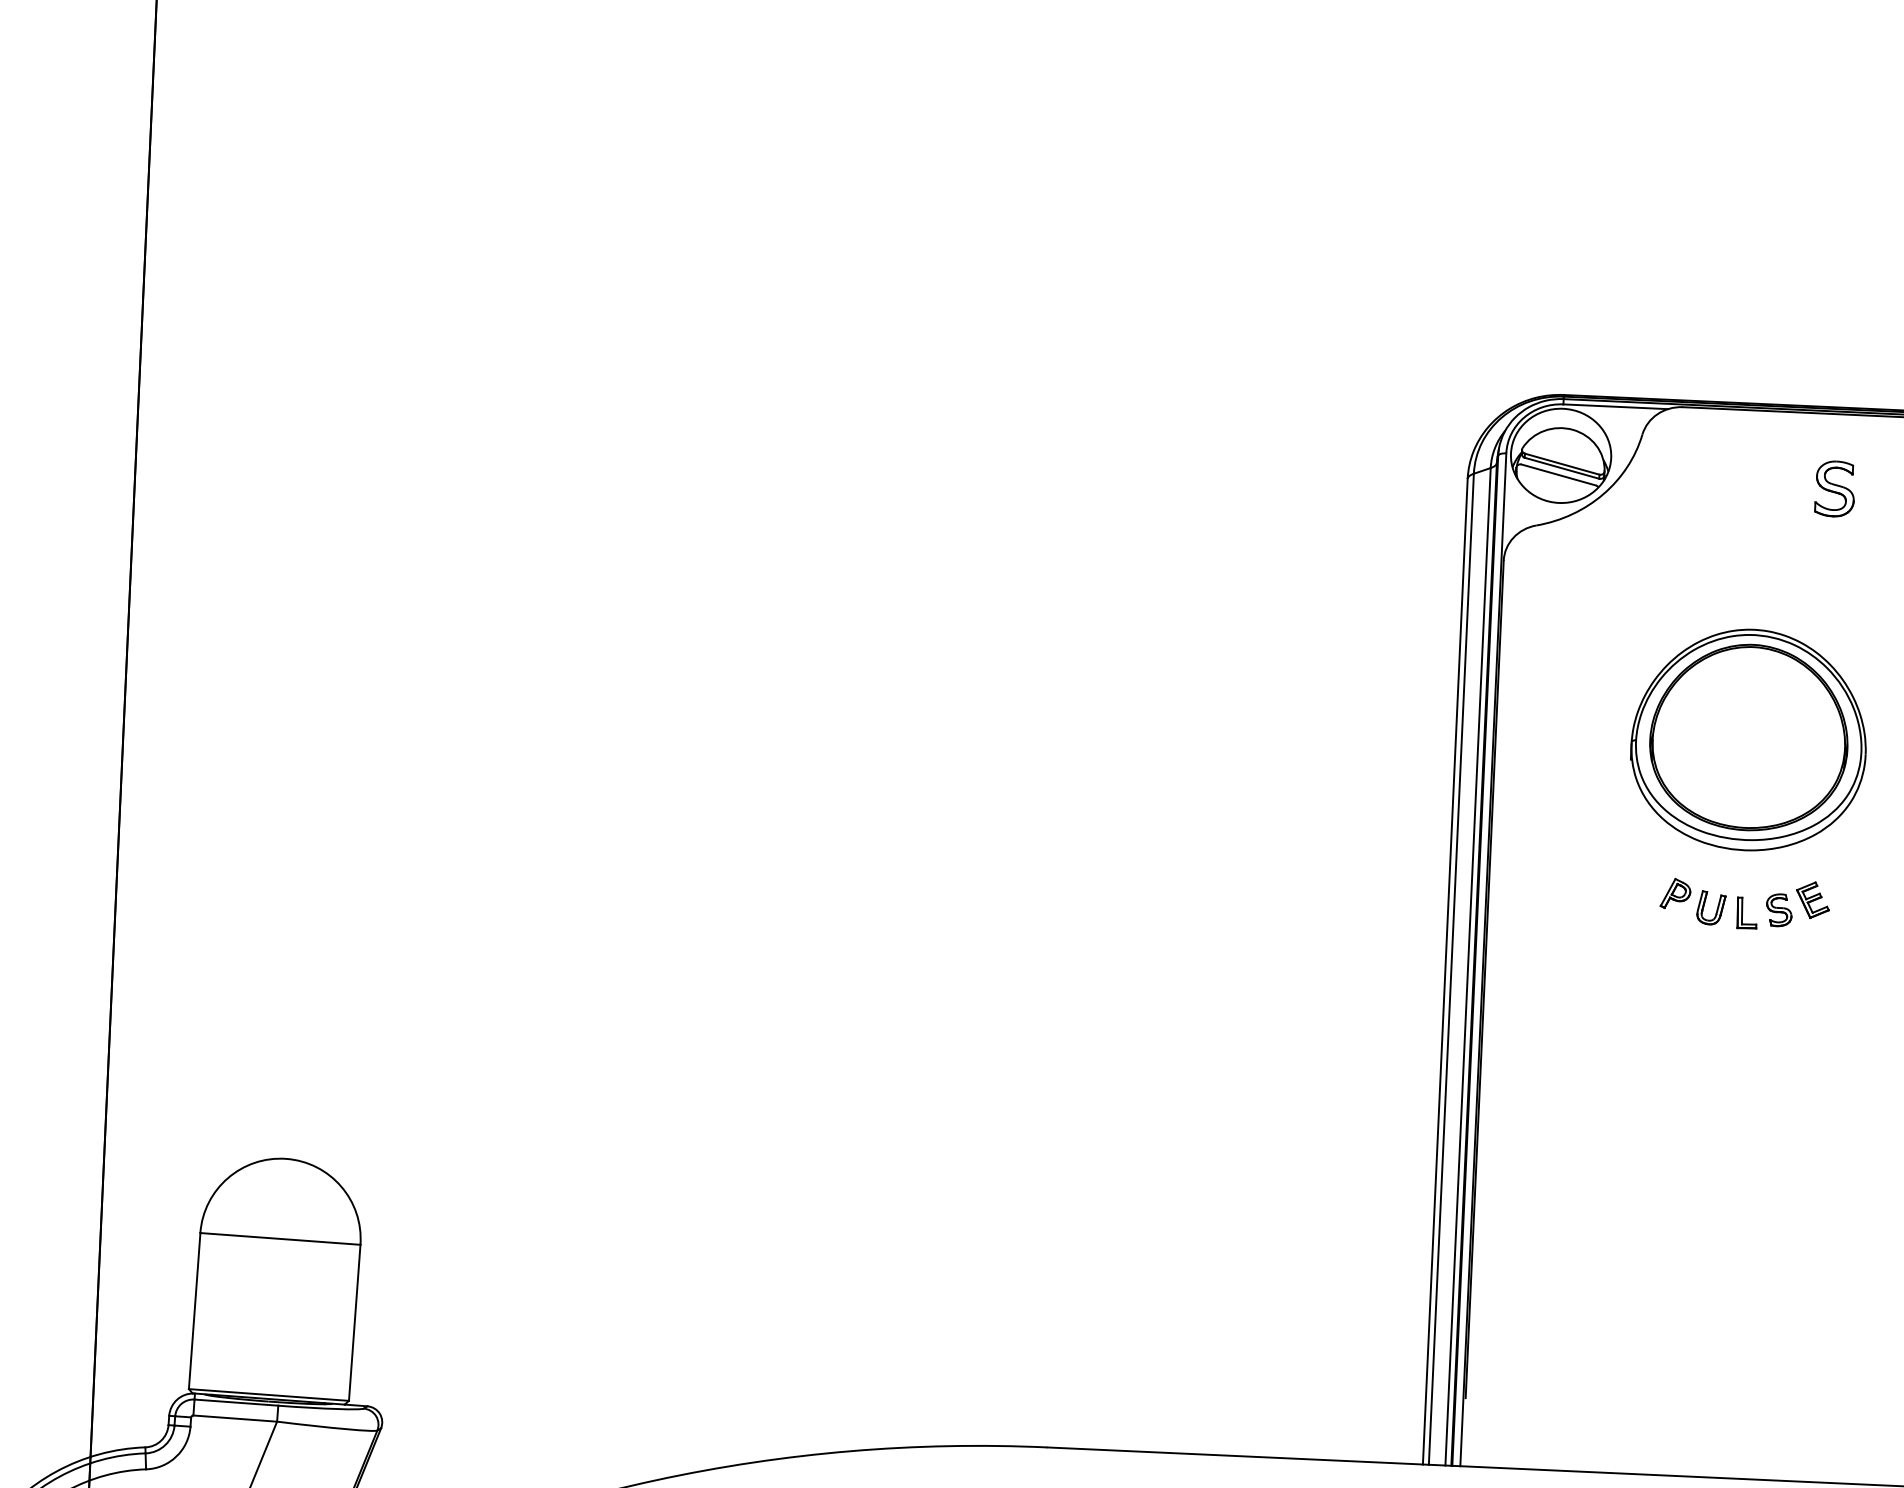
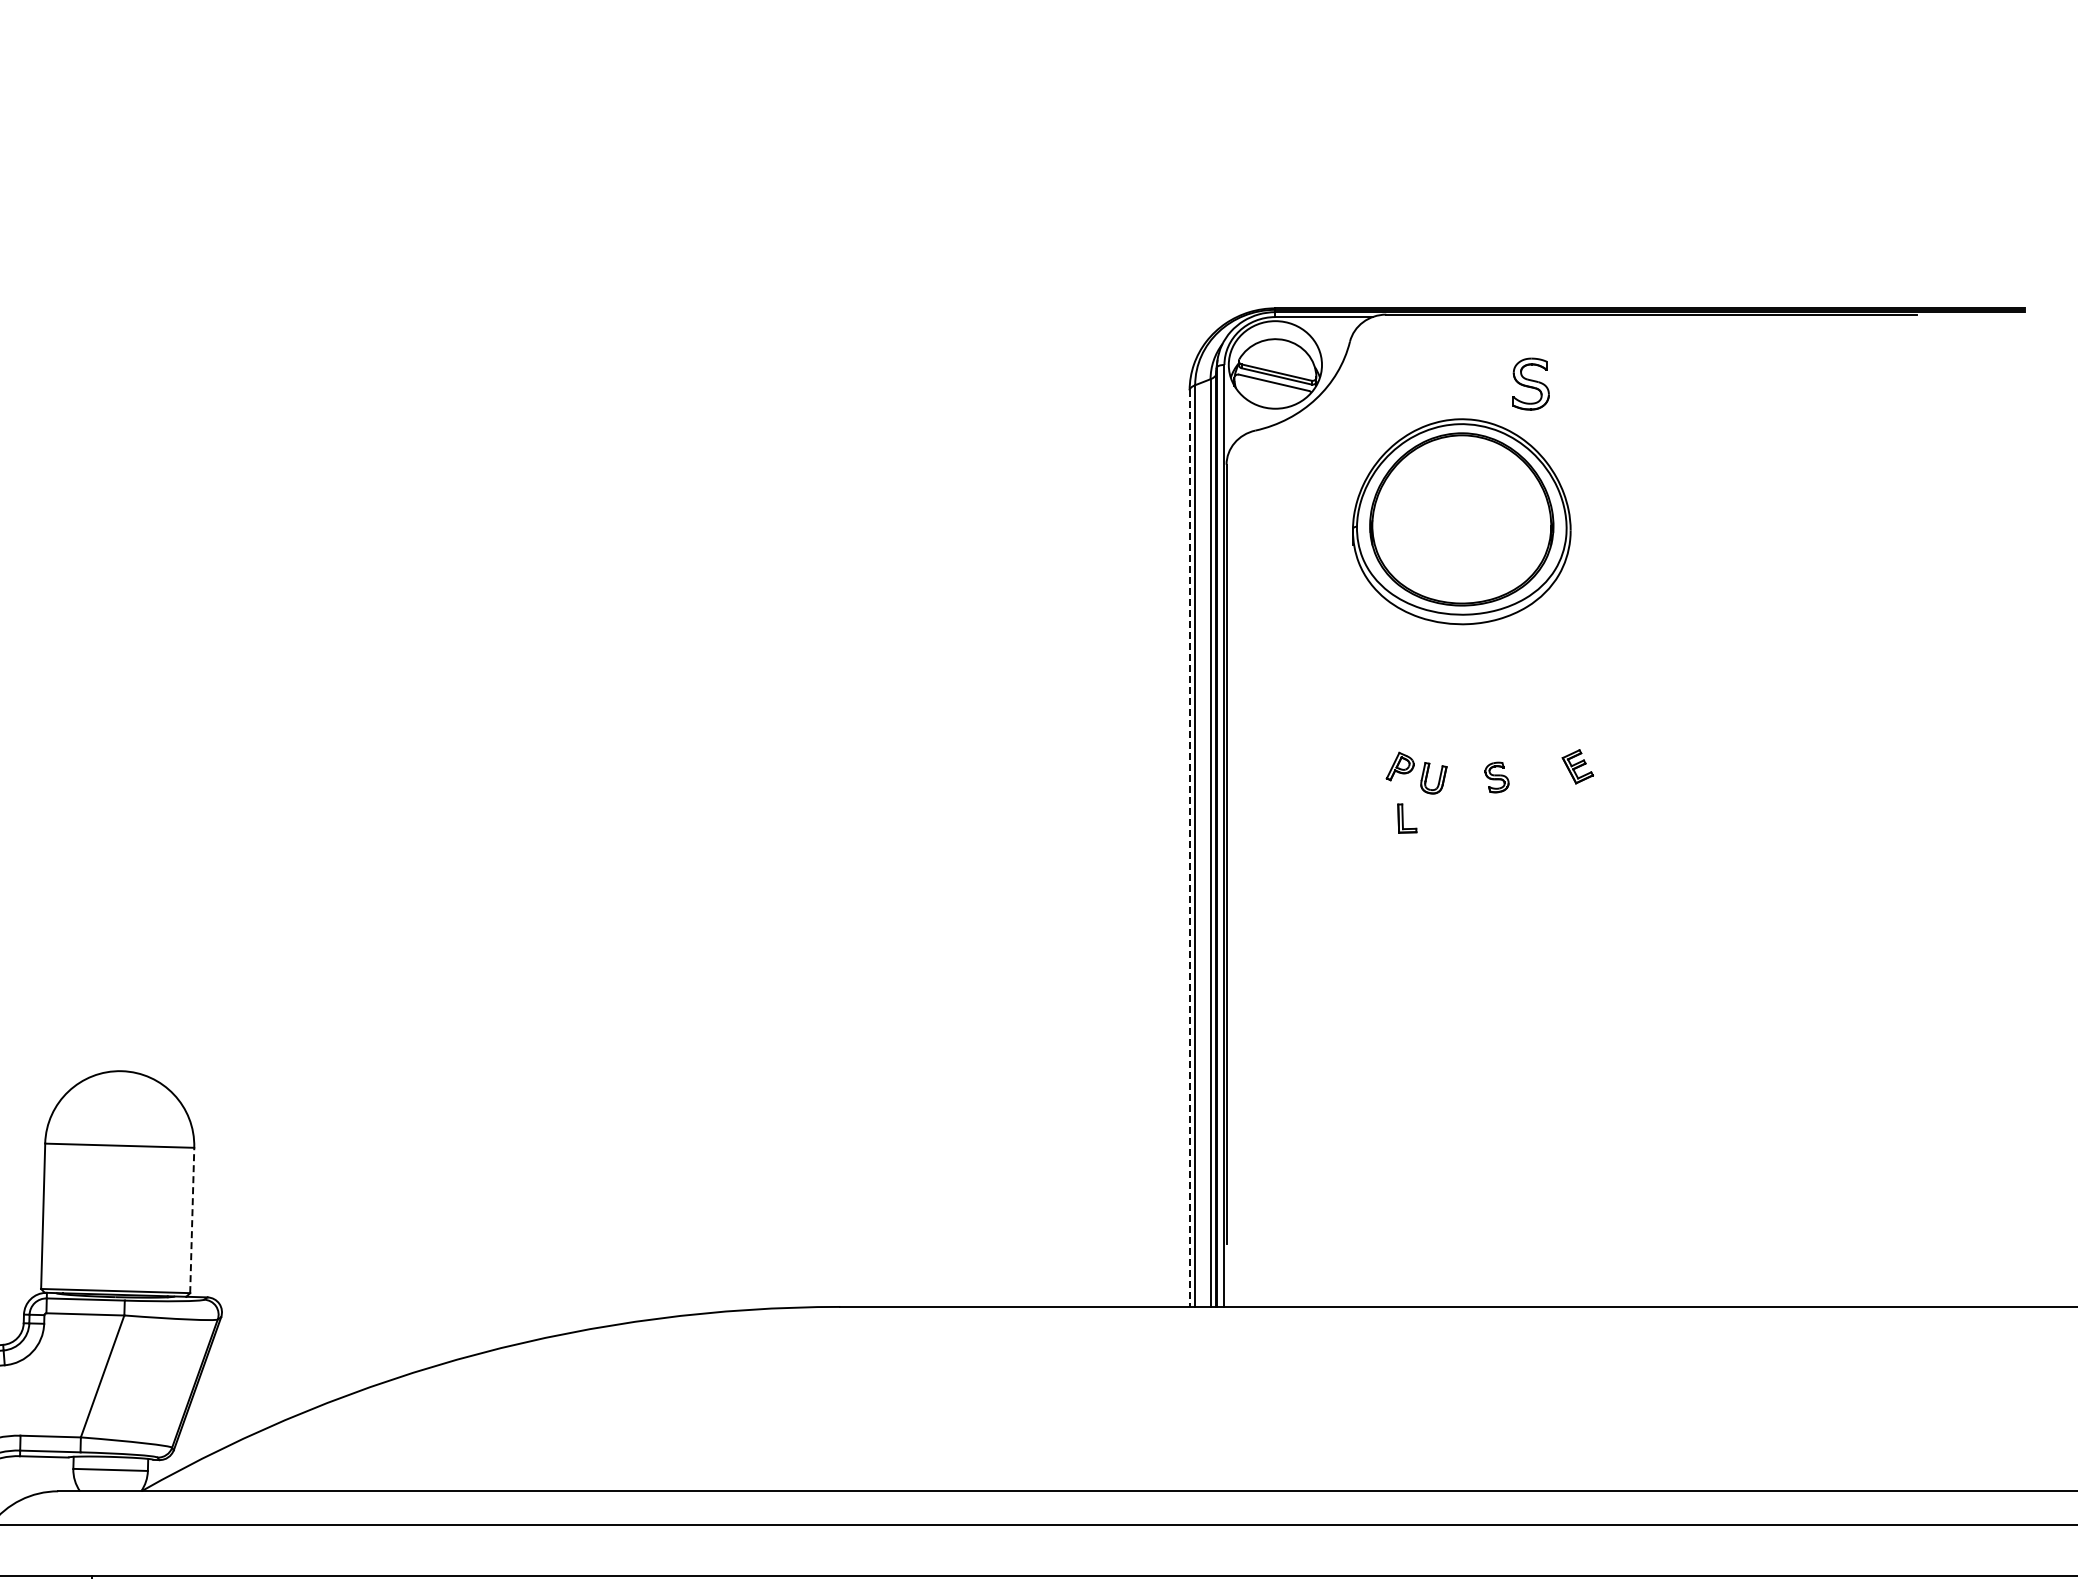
part: (1748, 739) -> (1461, 521), moved
part: (1812, 899) -> (1577, 766), moved
part: (1747, 913) -> (1407, 818), moved
line: (1445, 972) -> (1189, 849), solid -> dashed
line: (355, 1322) -> (192, 1220), solid -> dashed

